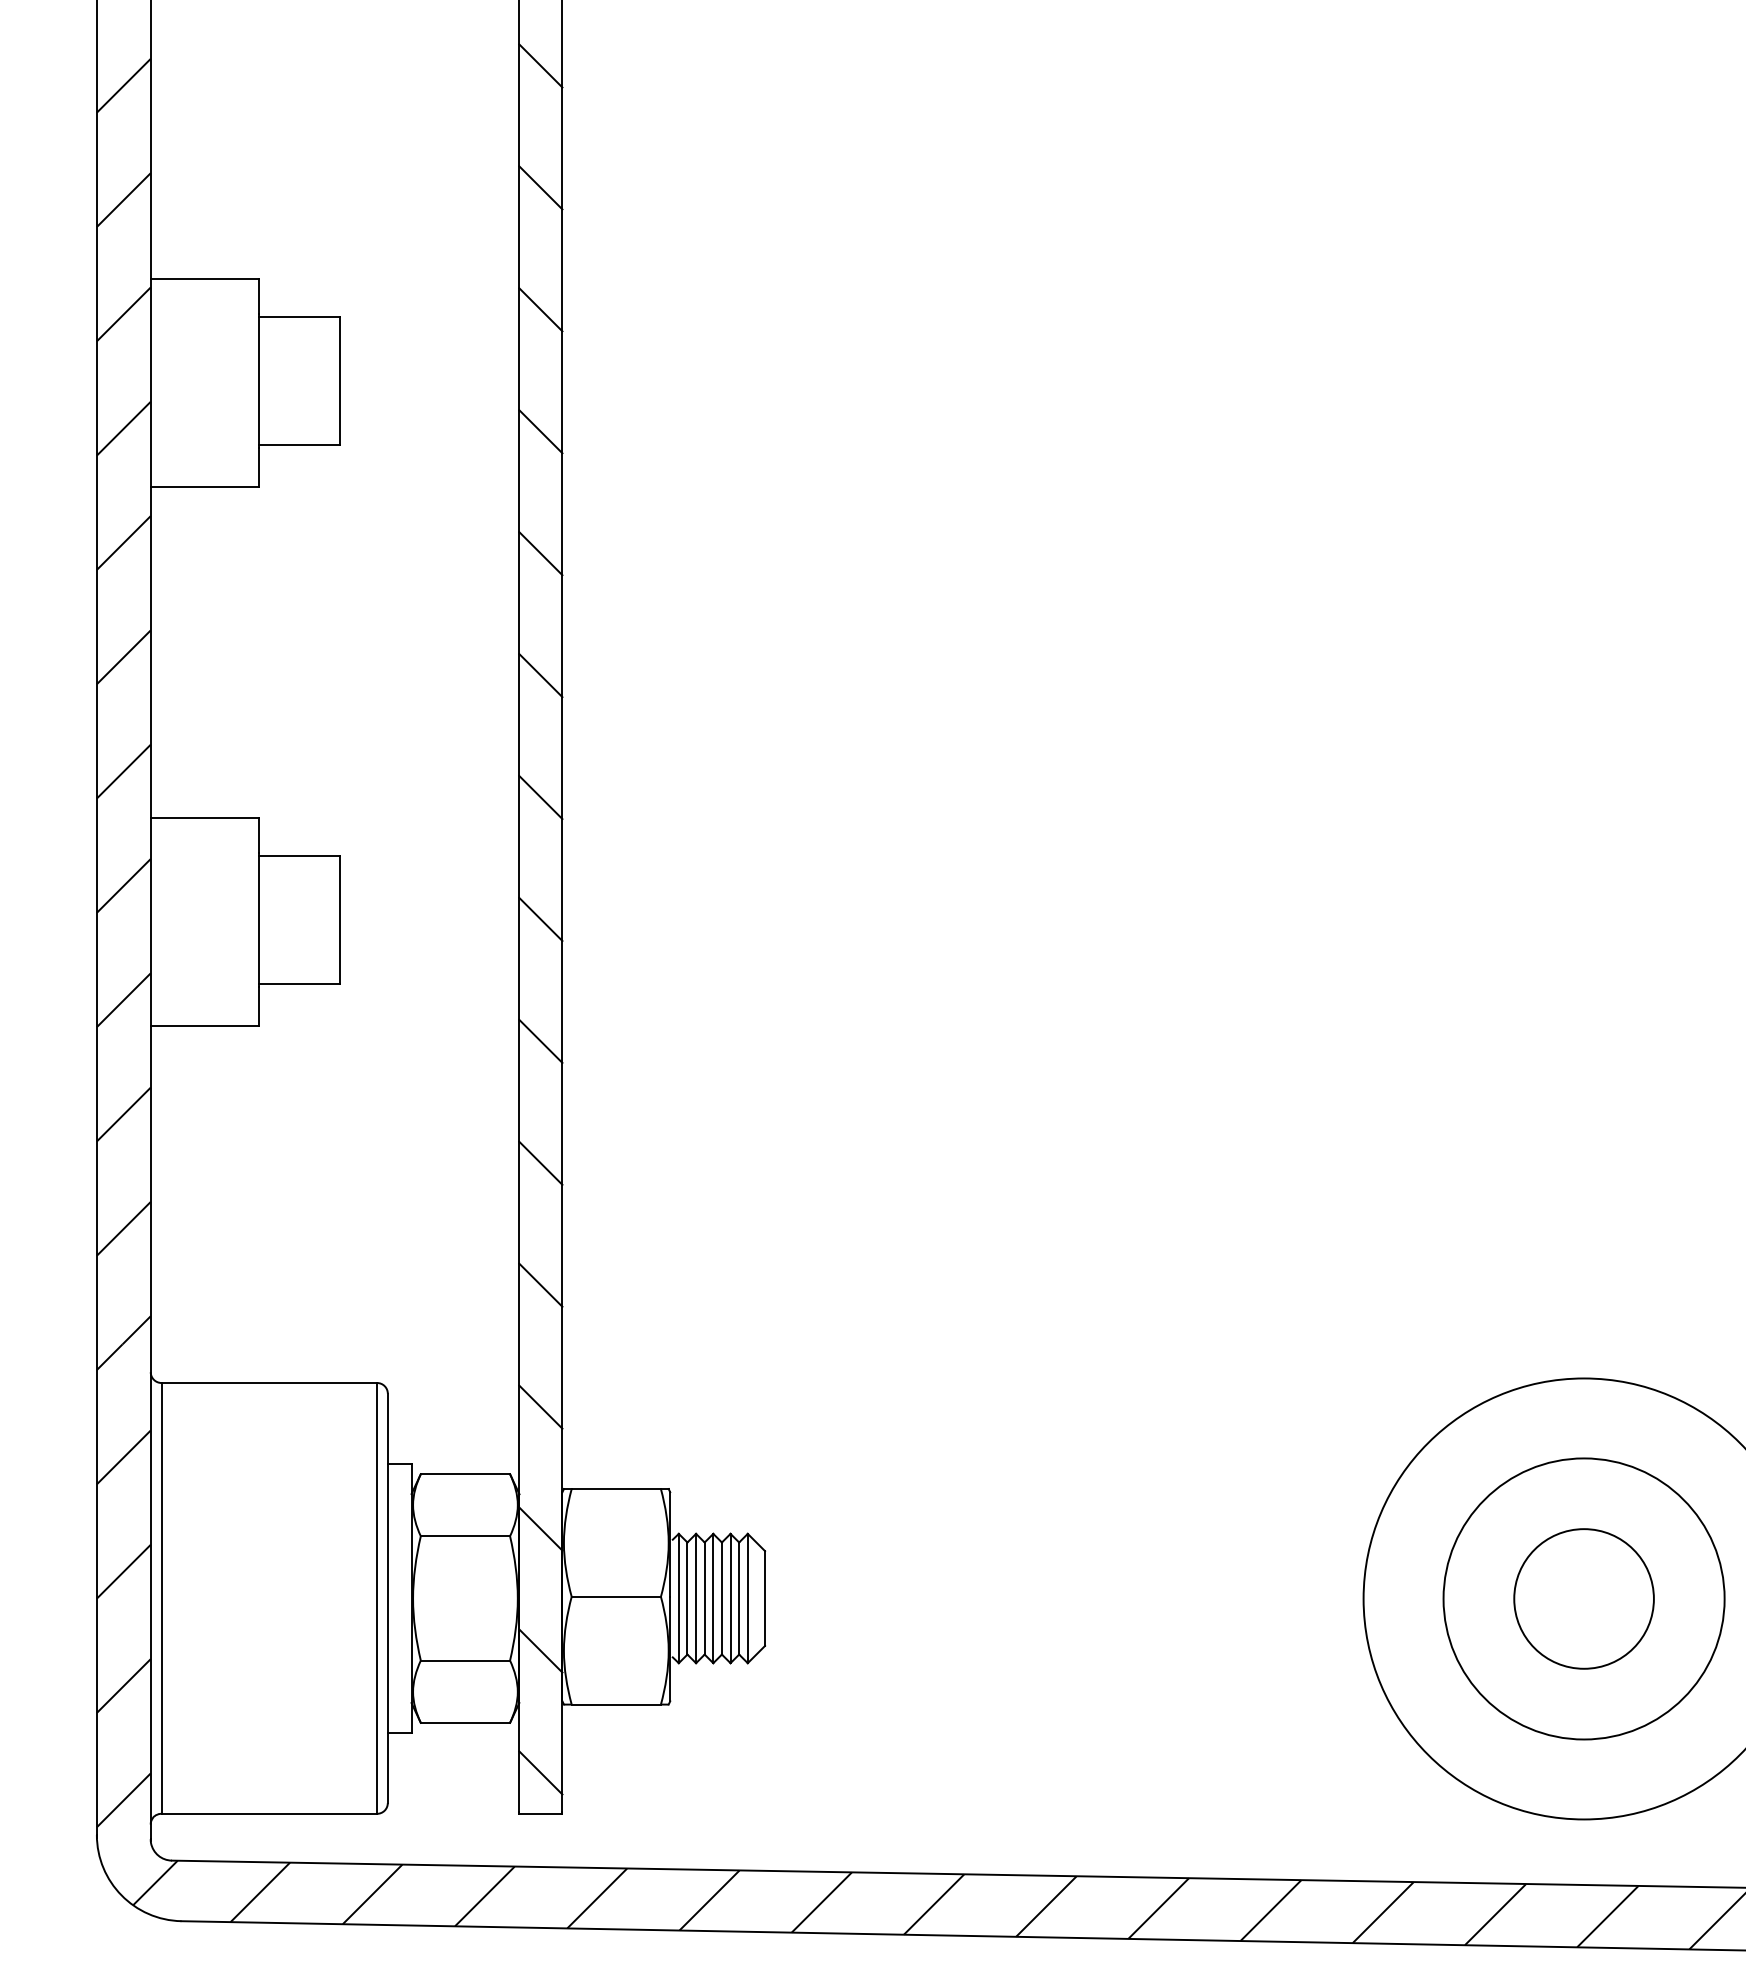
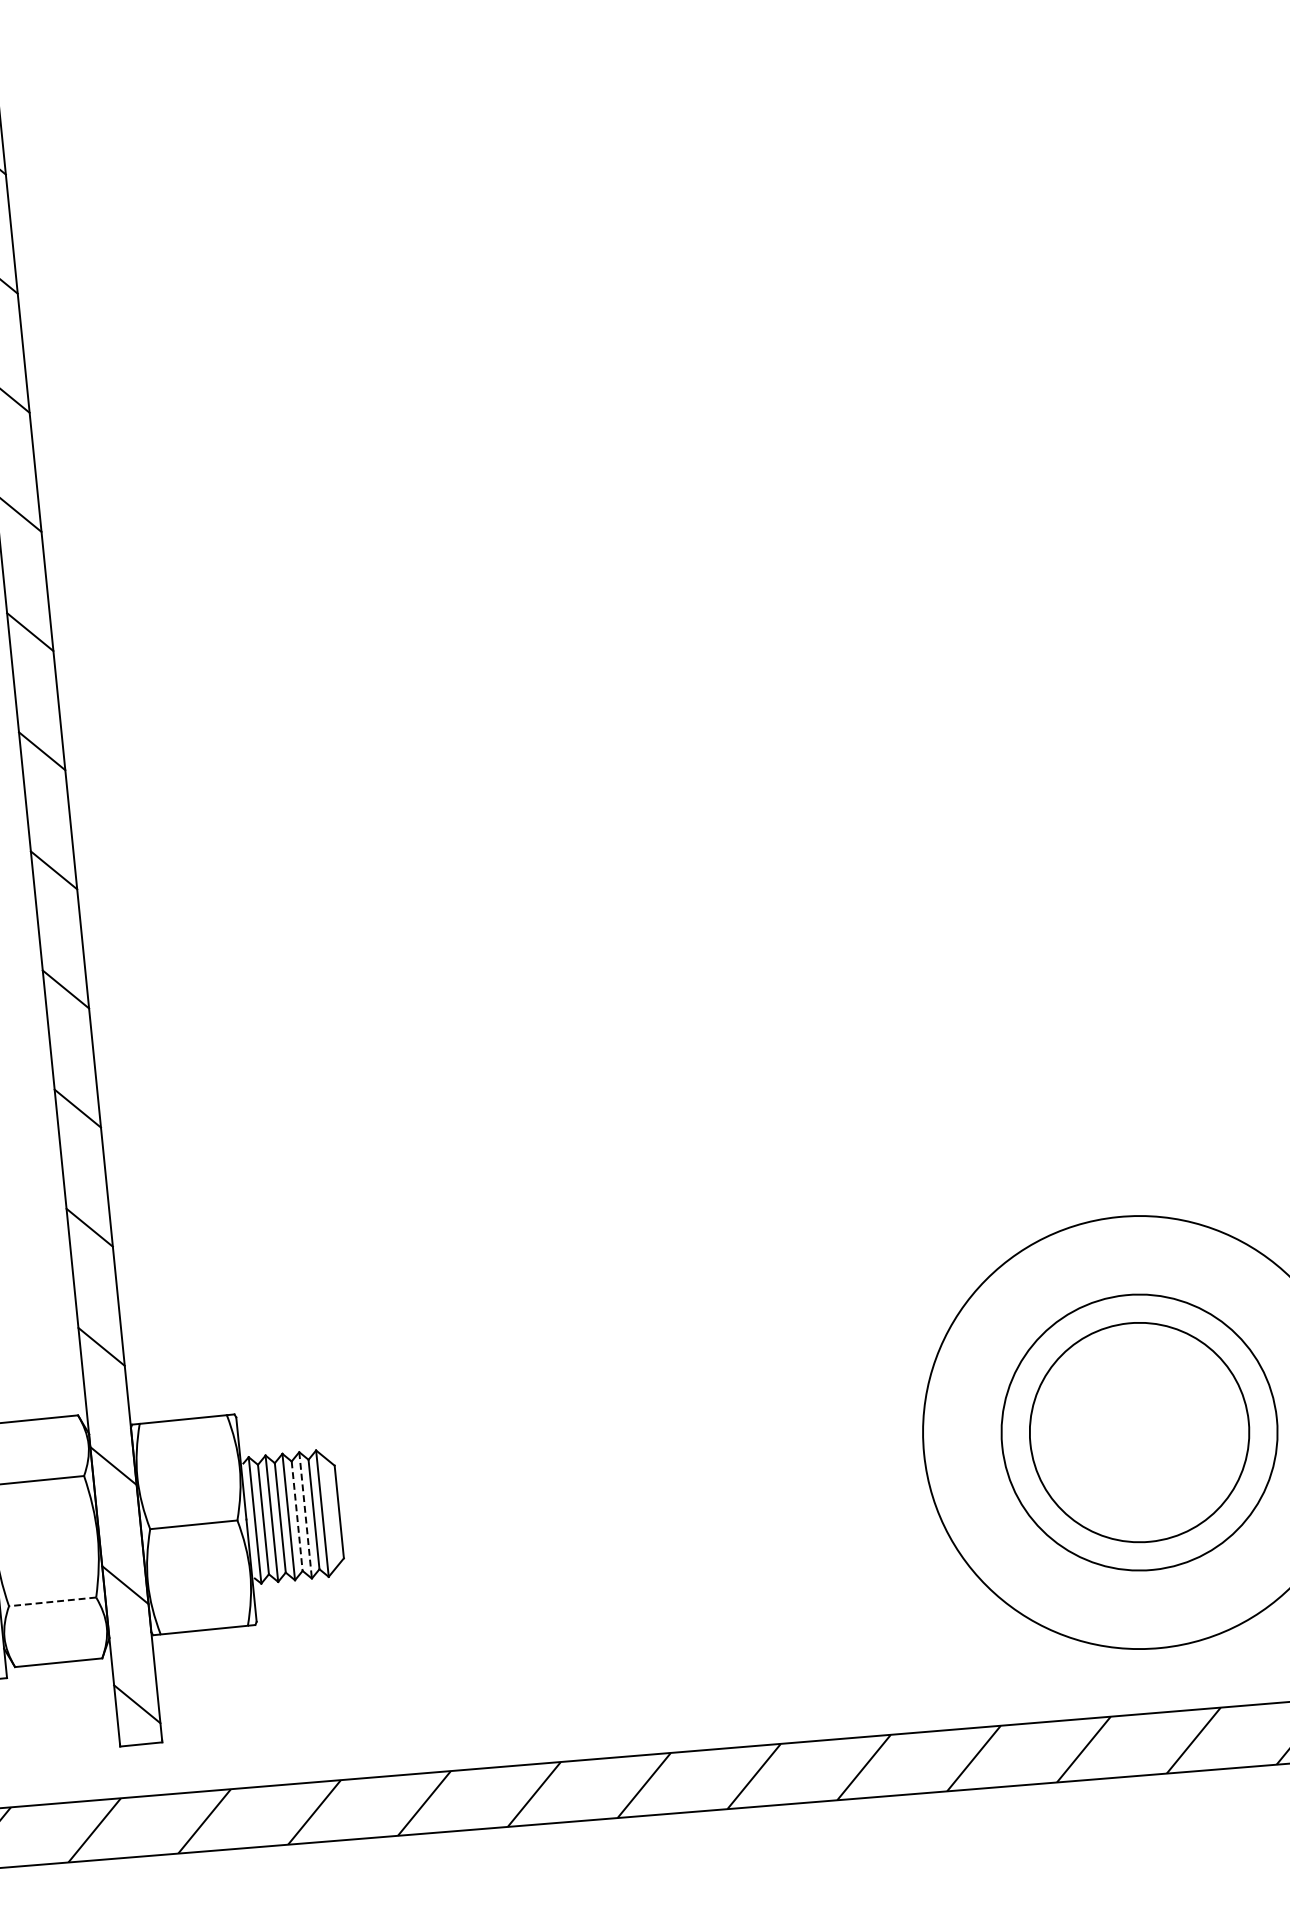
line: (730, 1598) -> (305, 1515), solid -> dashed
circle: (1583, 1598) -> (1138, 1432), size x1.6
line: (721, 1599) -> (296, 1517), solid -> dashed
line: (465, 1660) -> (52, 1601), solid -> dashed

